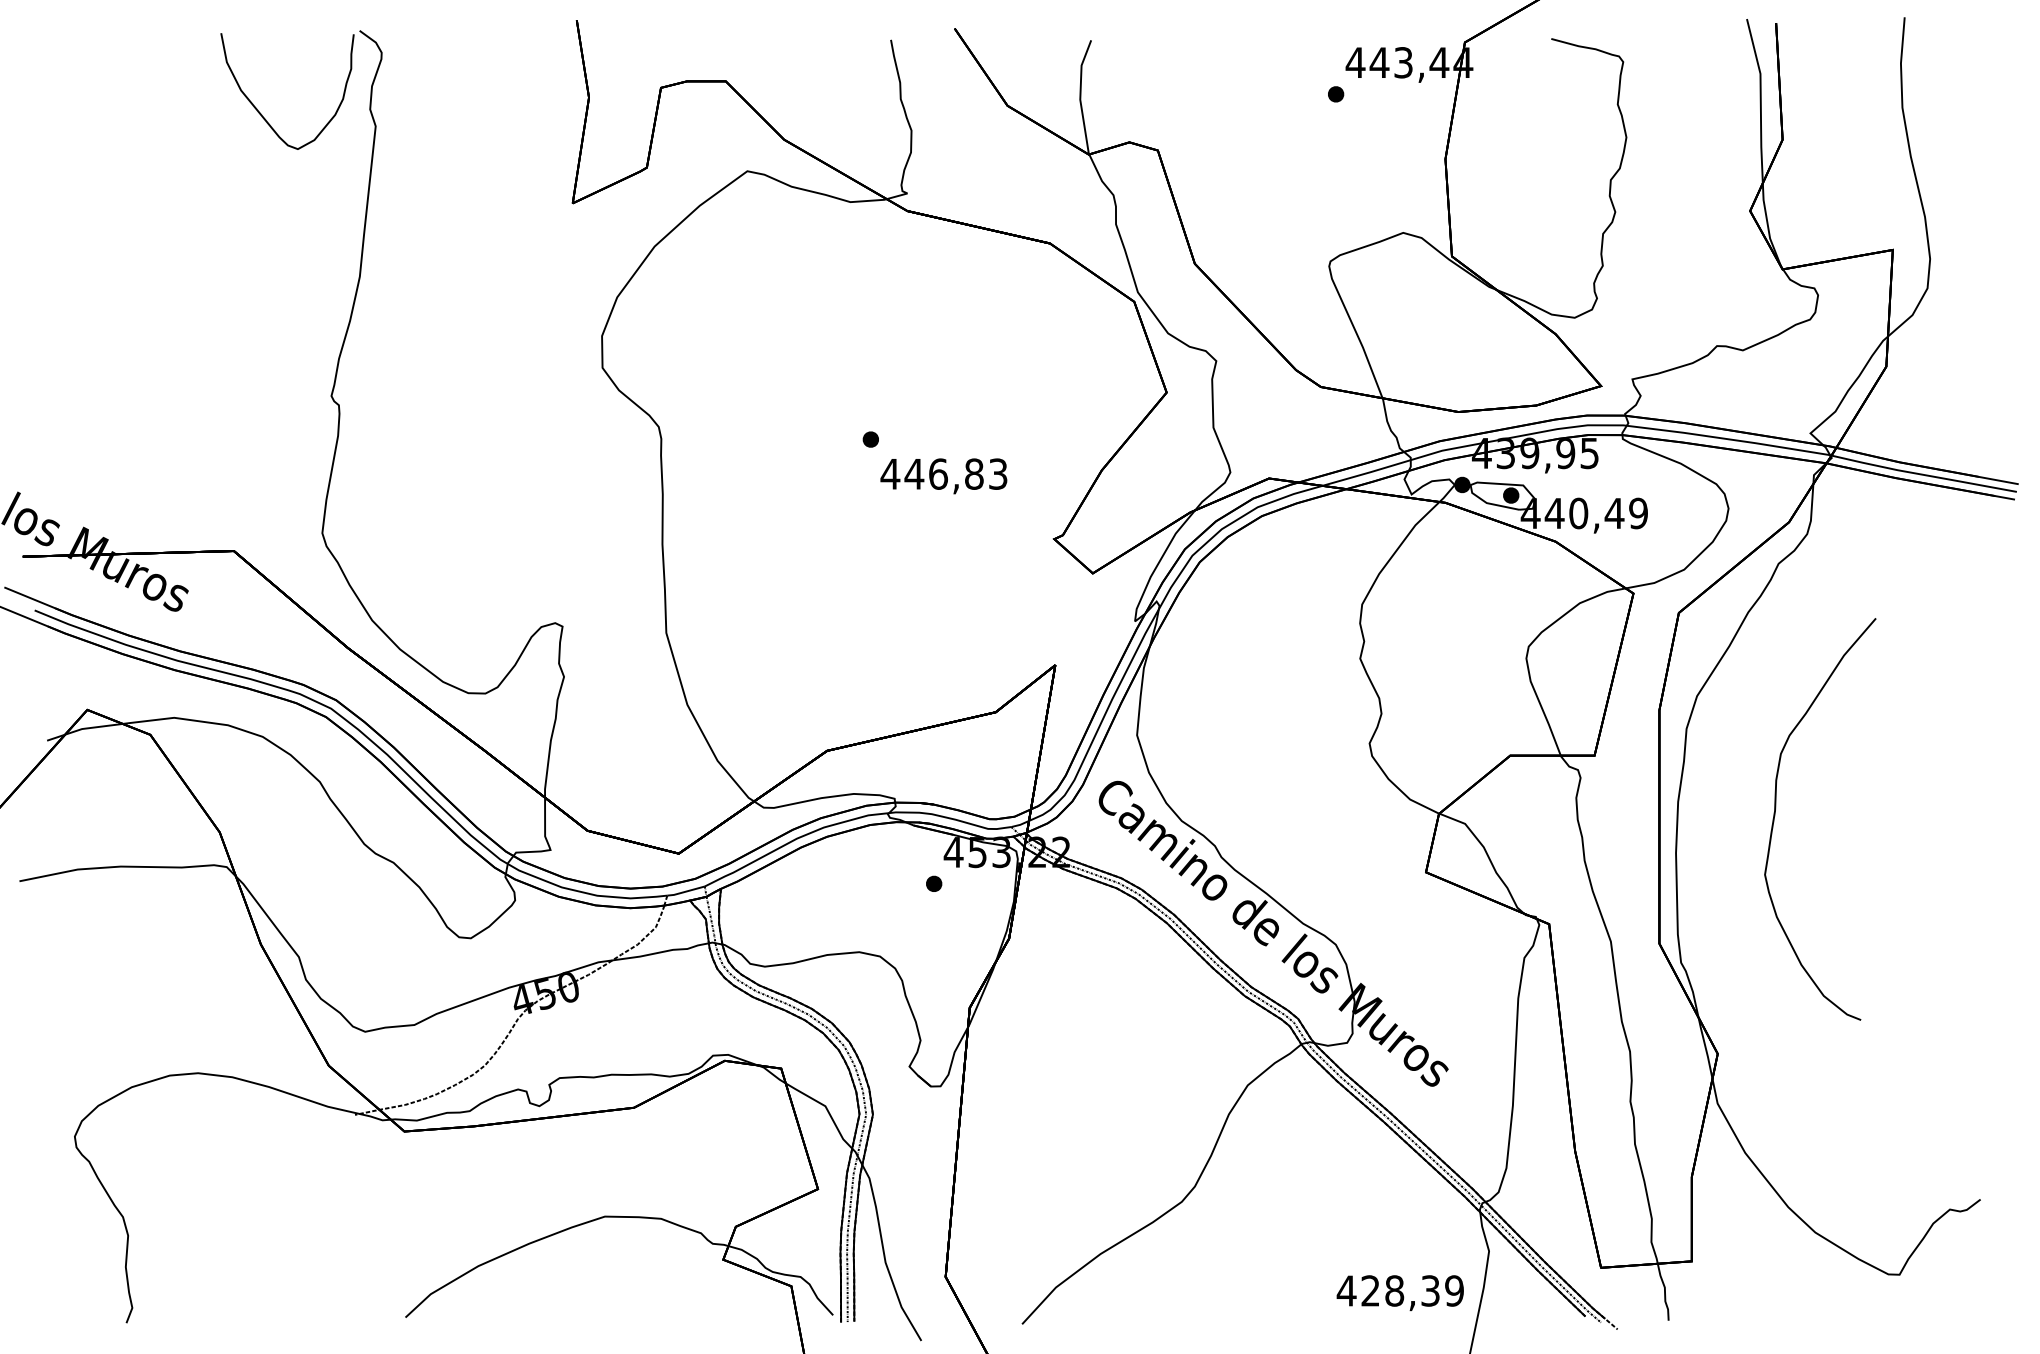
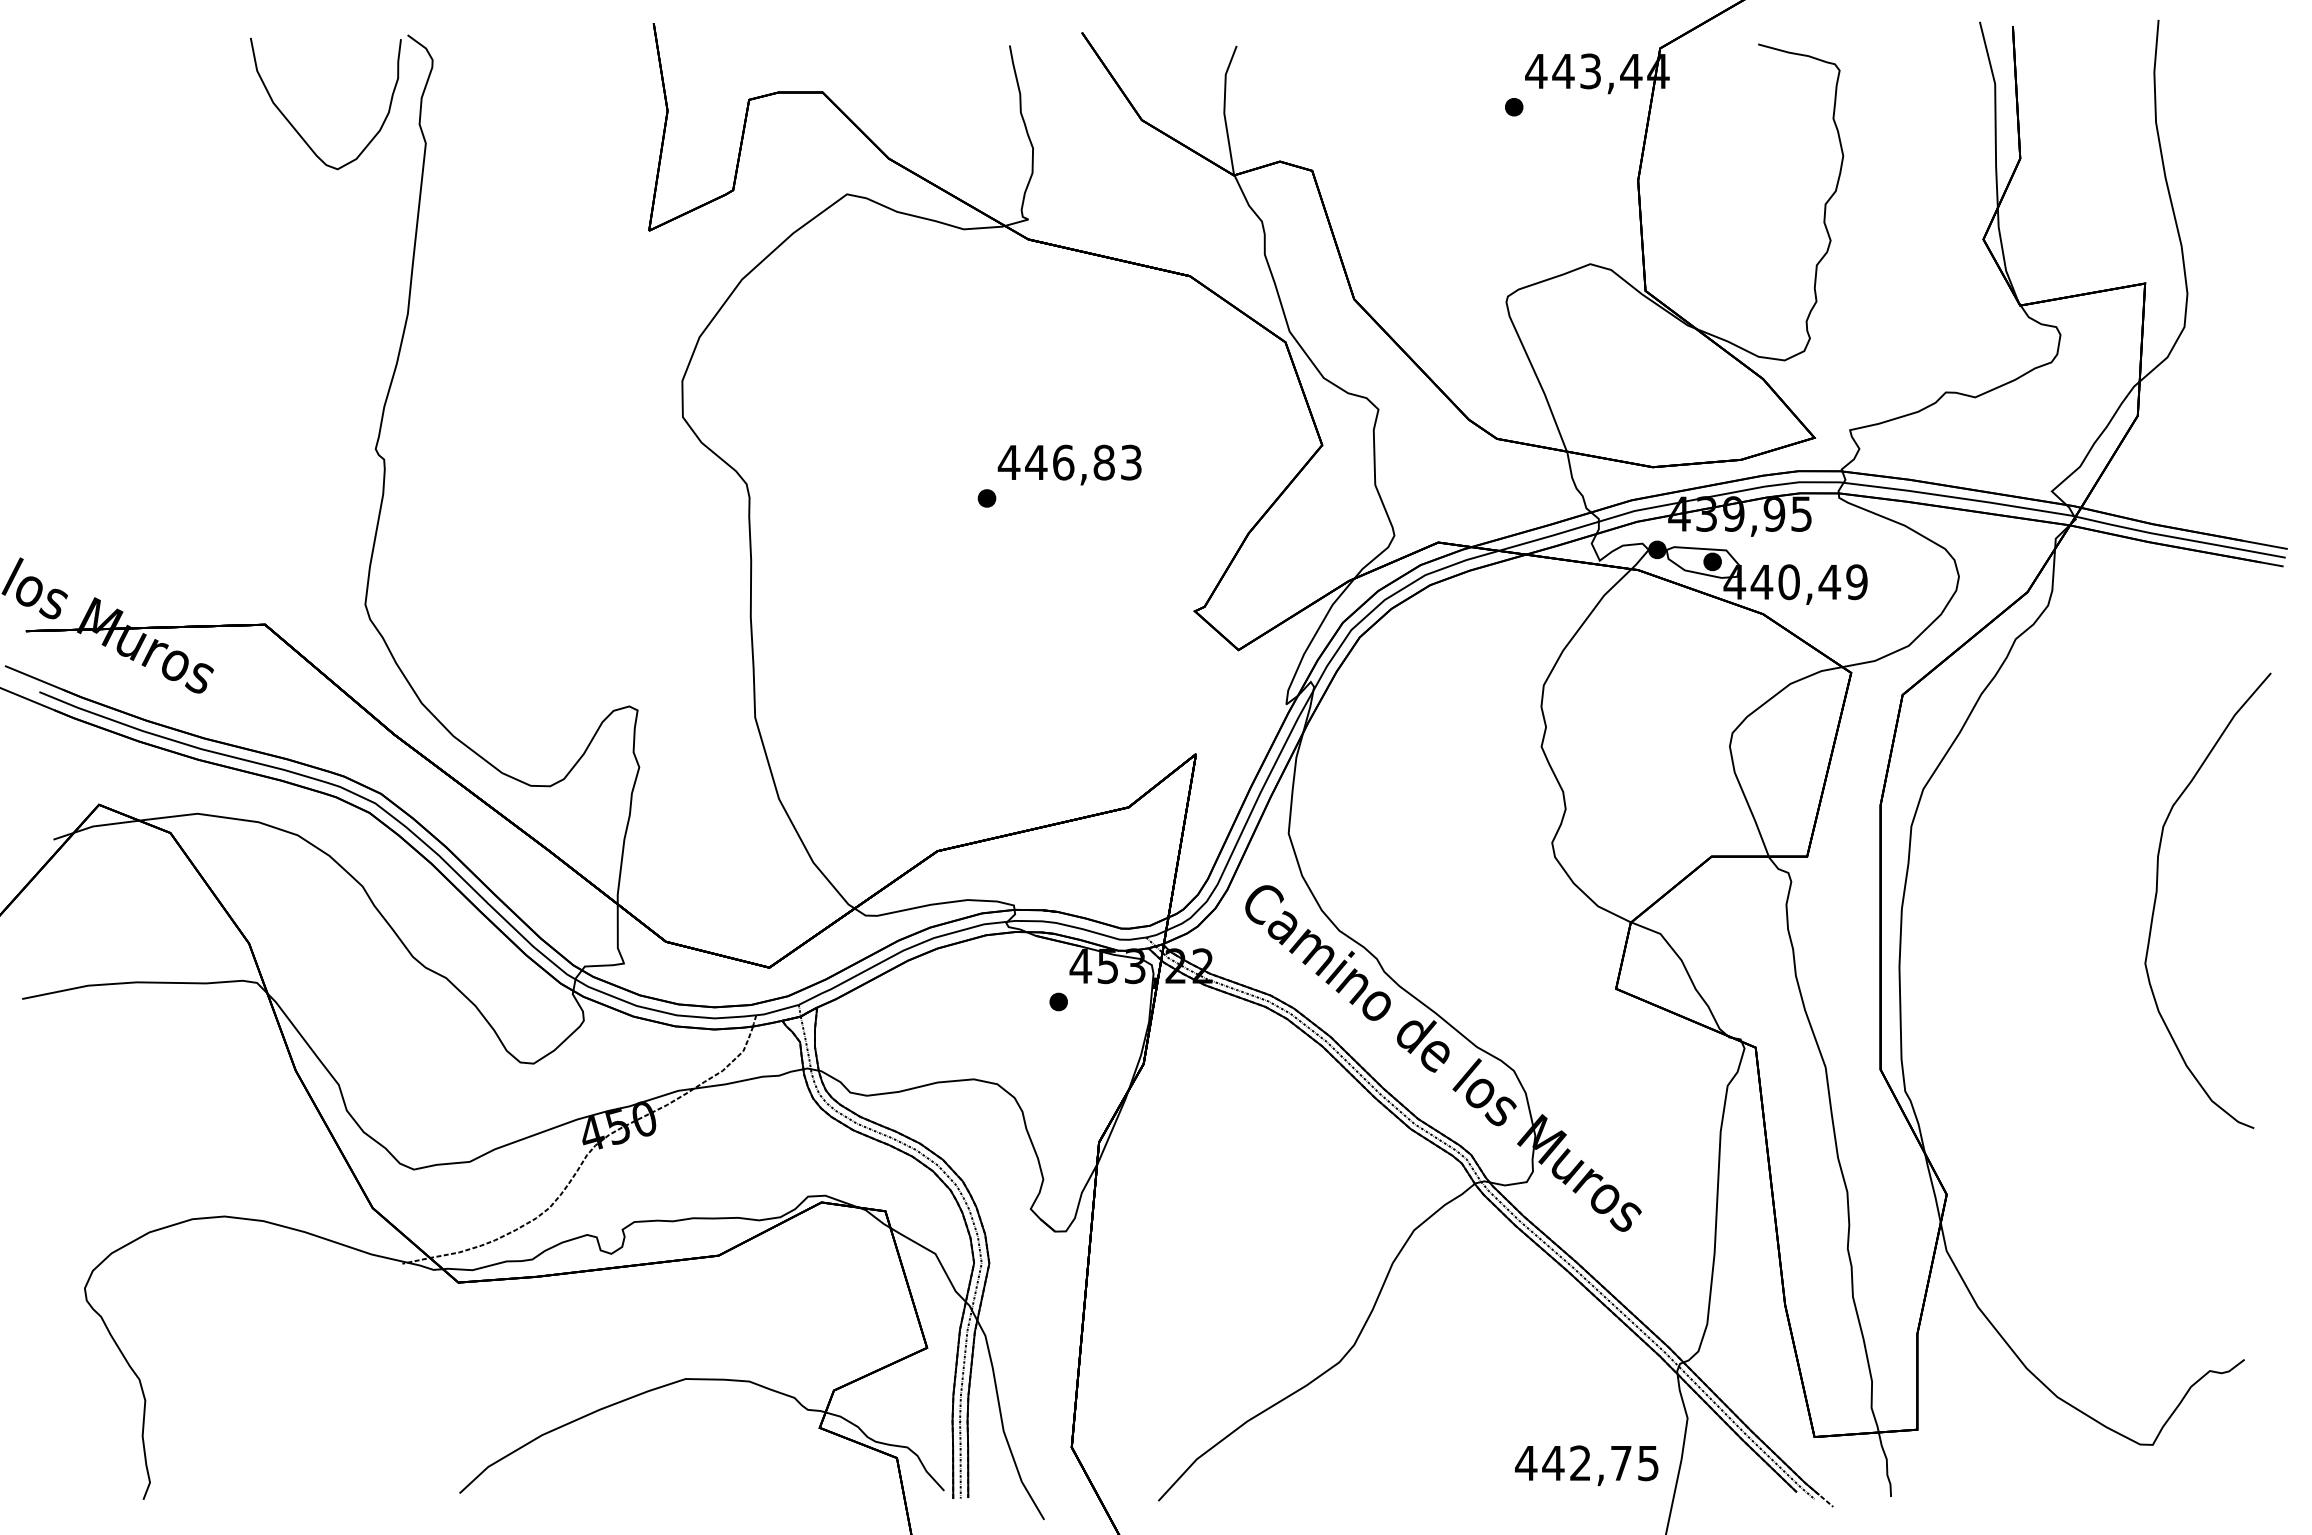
text: (943, 475) -> (1069, 464), moved
curve: (1775, 813) -> (2157, 894), moved
text: (1412, 1291) -> (1600, 1463), 428,39 -> 442,75

